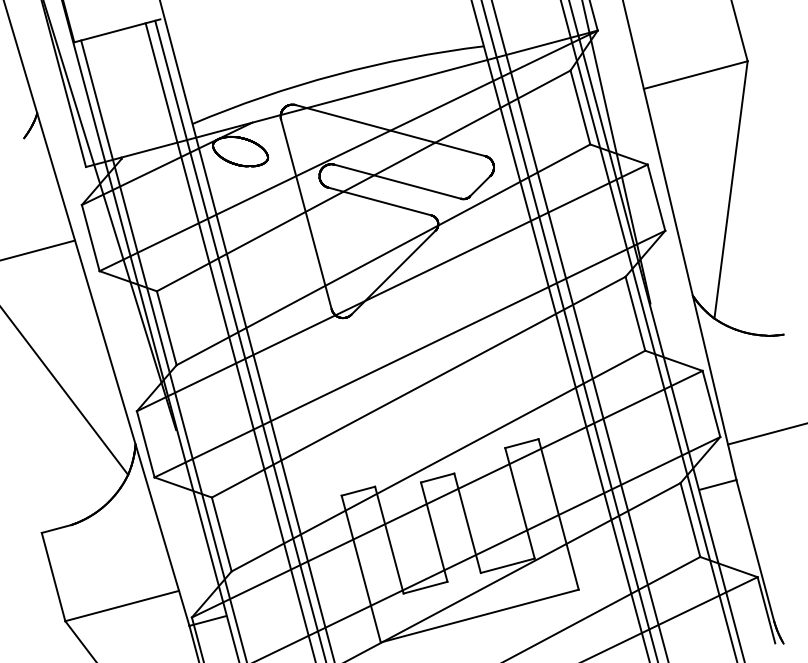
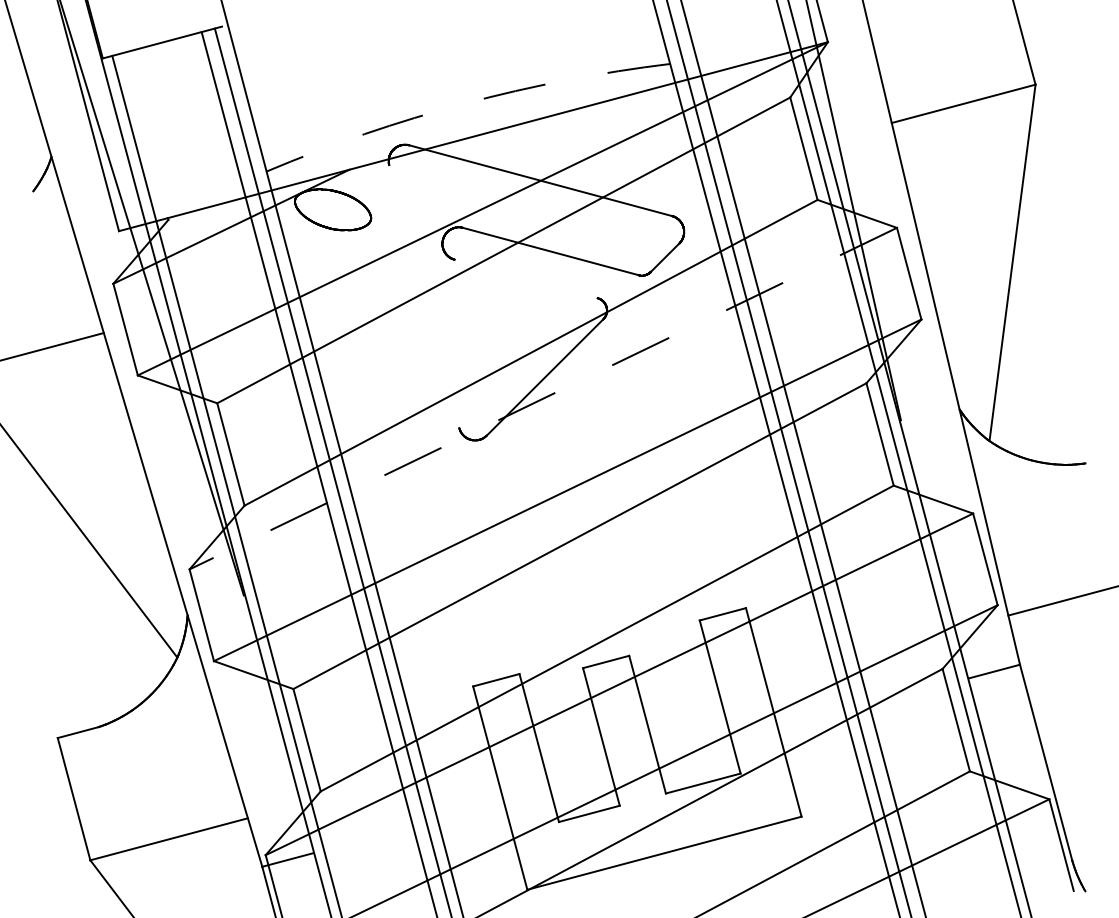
arc: (335, 74) -> (464, 103), solid -> dashed
line: (379, 201) -> (525, 278), removed
line: (306, 214) -> (424, 296), removed
line: (392, 287) -> (543, 398), solid -> dashed

